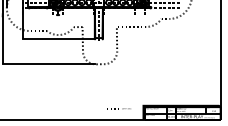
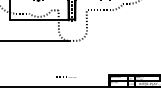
part: (118, 108) -> (65, 77), moved

